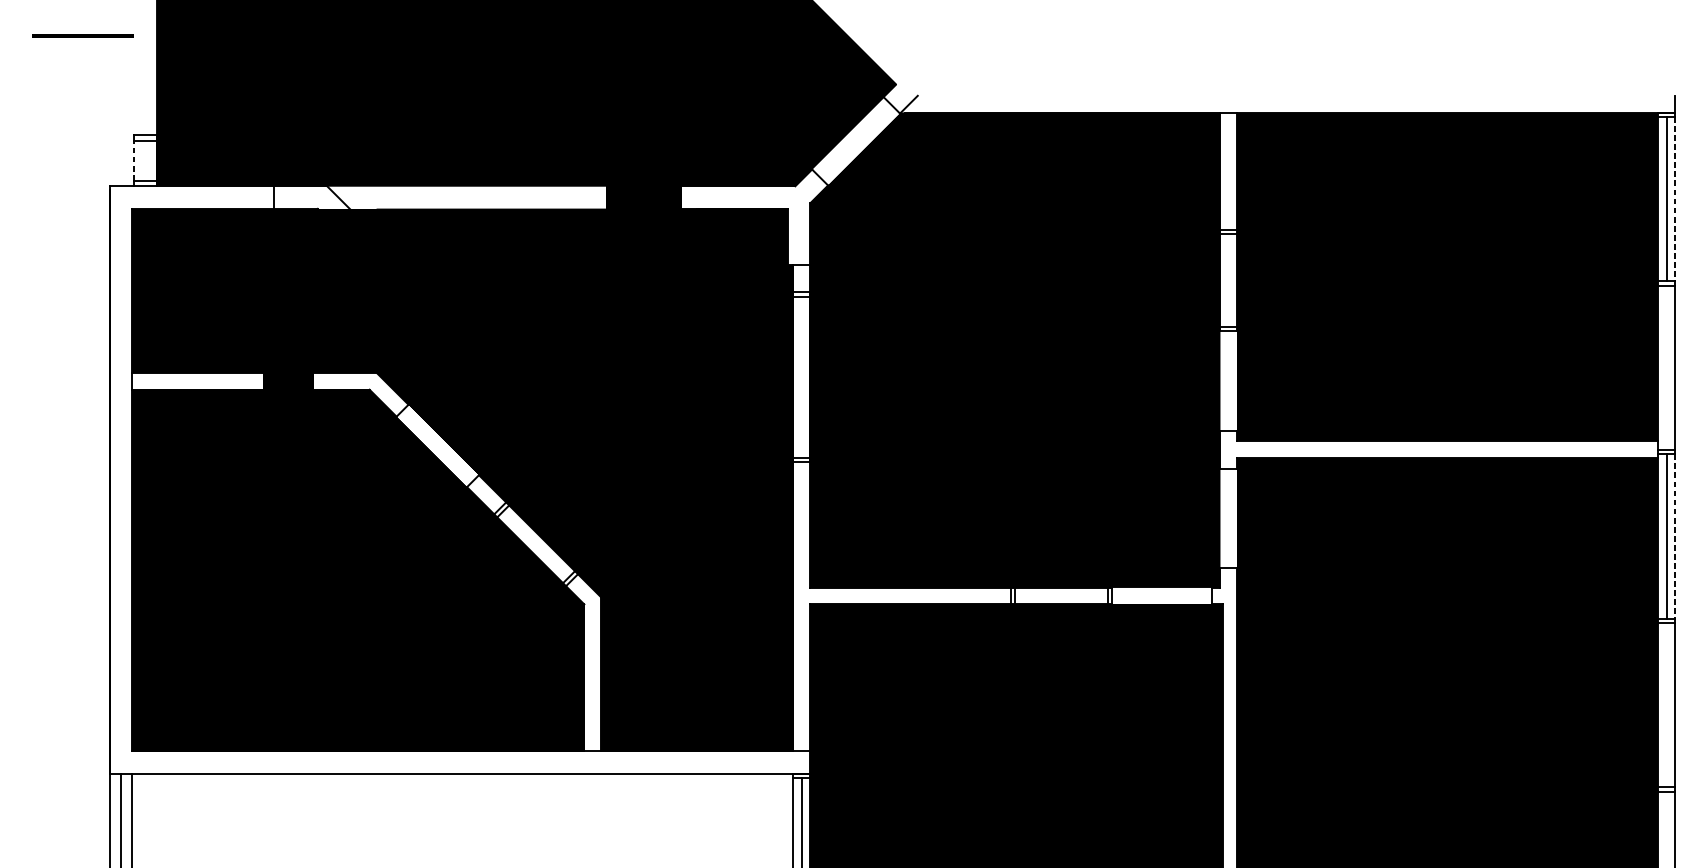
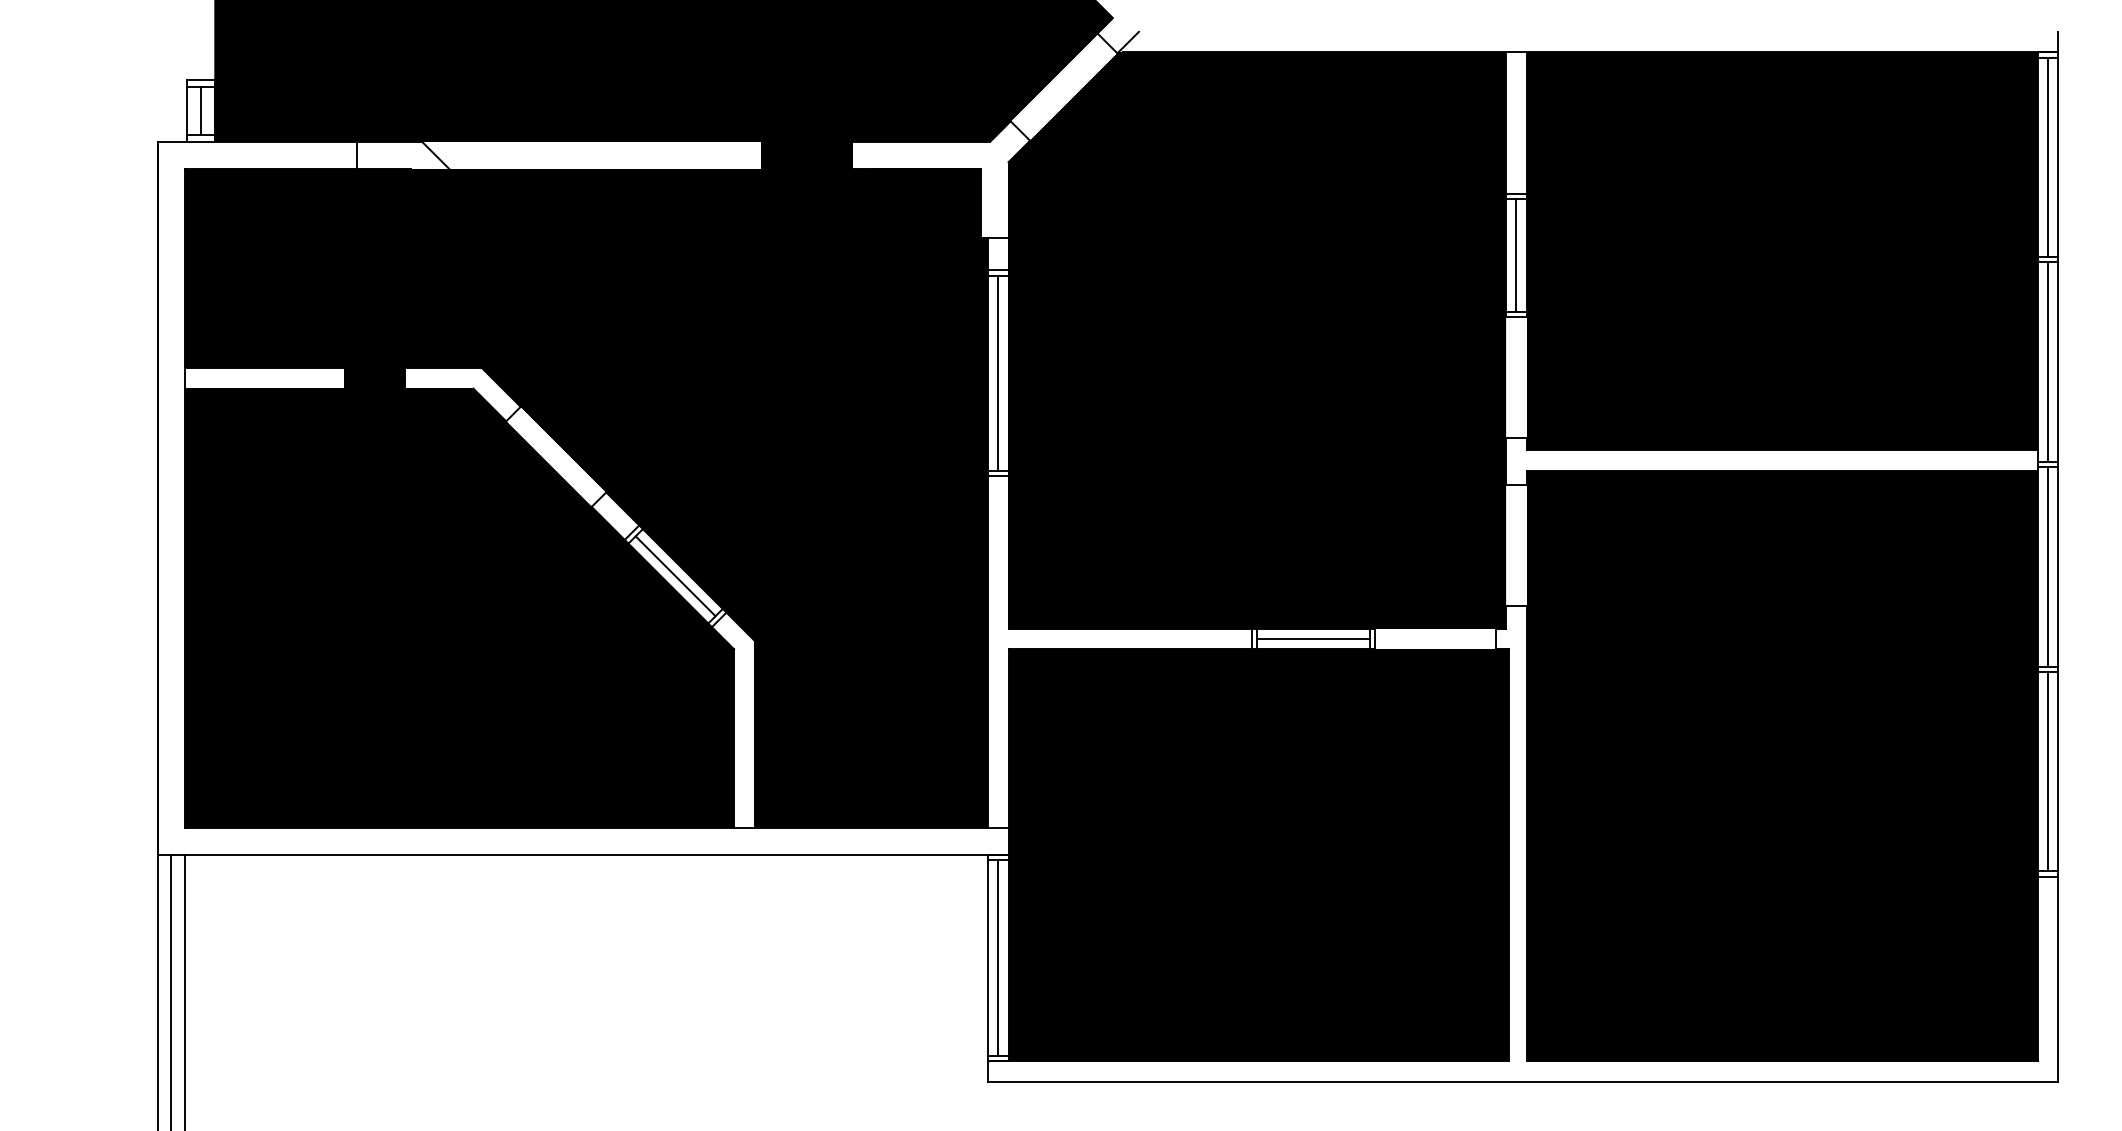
line: (134, 160) -> (187, 110), dashed -> solid
line: (144, 160) -> (200, 110), added
line: (1675, 199) -> (2058, 157), dashed -> solid
line: (1228, 280) -> (1516, 255), added
line: (1666, 367) -> (2048, 361), added
line: (802, 377) -> (998, 373), added
line: (1675, 536) -> (2058, 566), dashed -> solid
line: (536, 544) -> (675, 576), added
line: (1060, 596) -> (1312, 639), added
line: (1666, 705) -> (2048, 771), added

